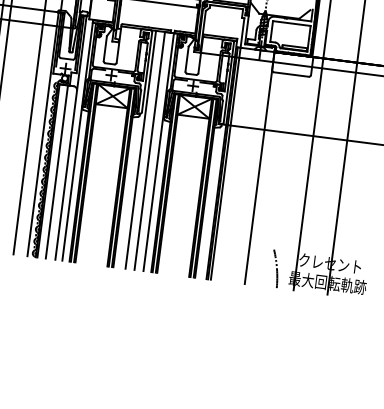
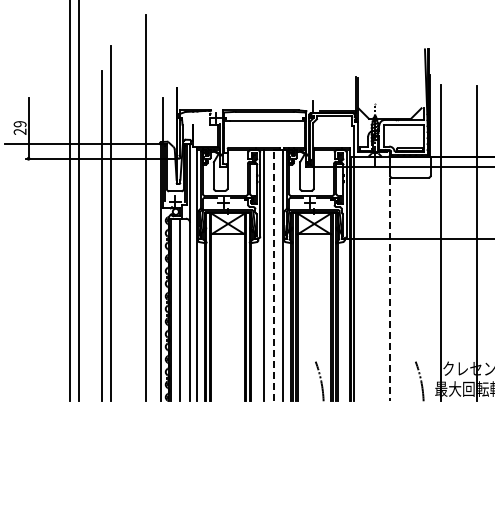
line: (149, 150) -> (273, 275), solid -> dashed
line: (259, 167) -> (389, 278), solid -> dashed
arc: (181, 256) -> (320, 381), added

